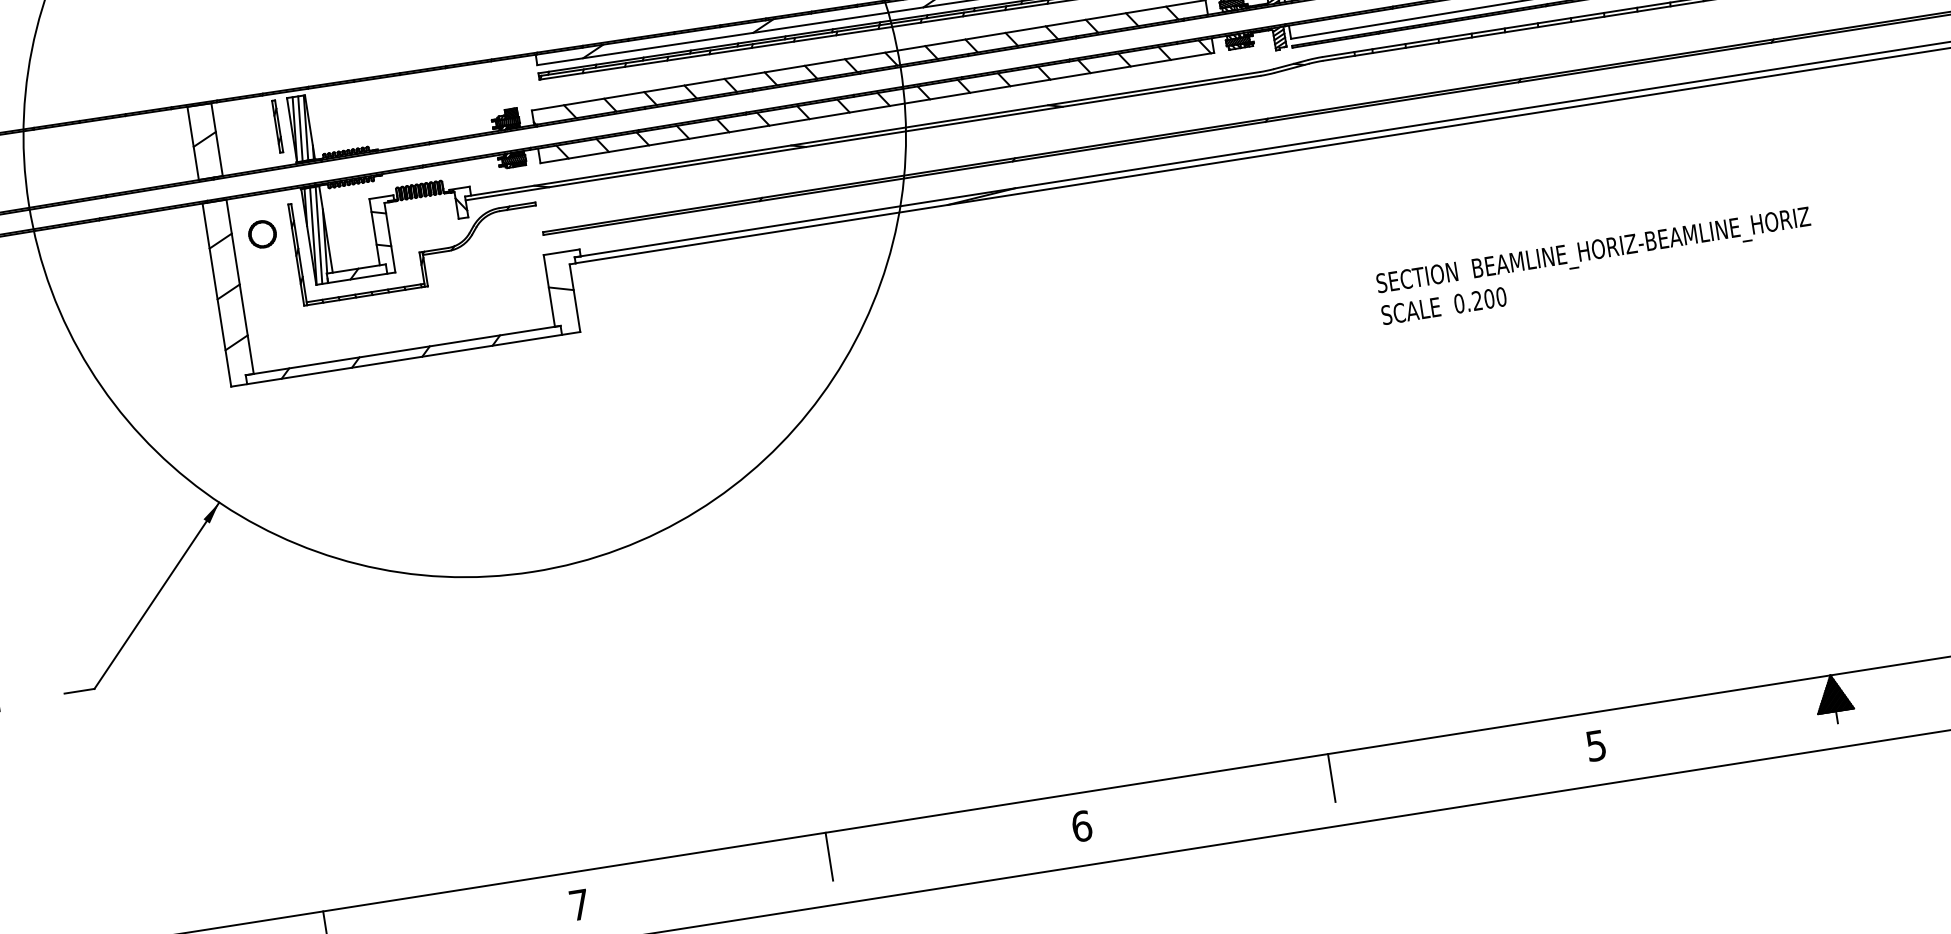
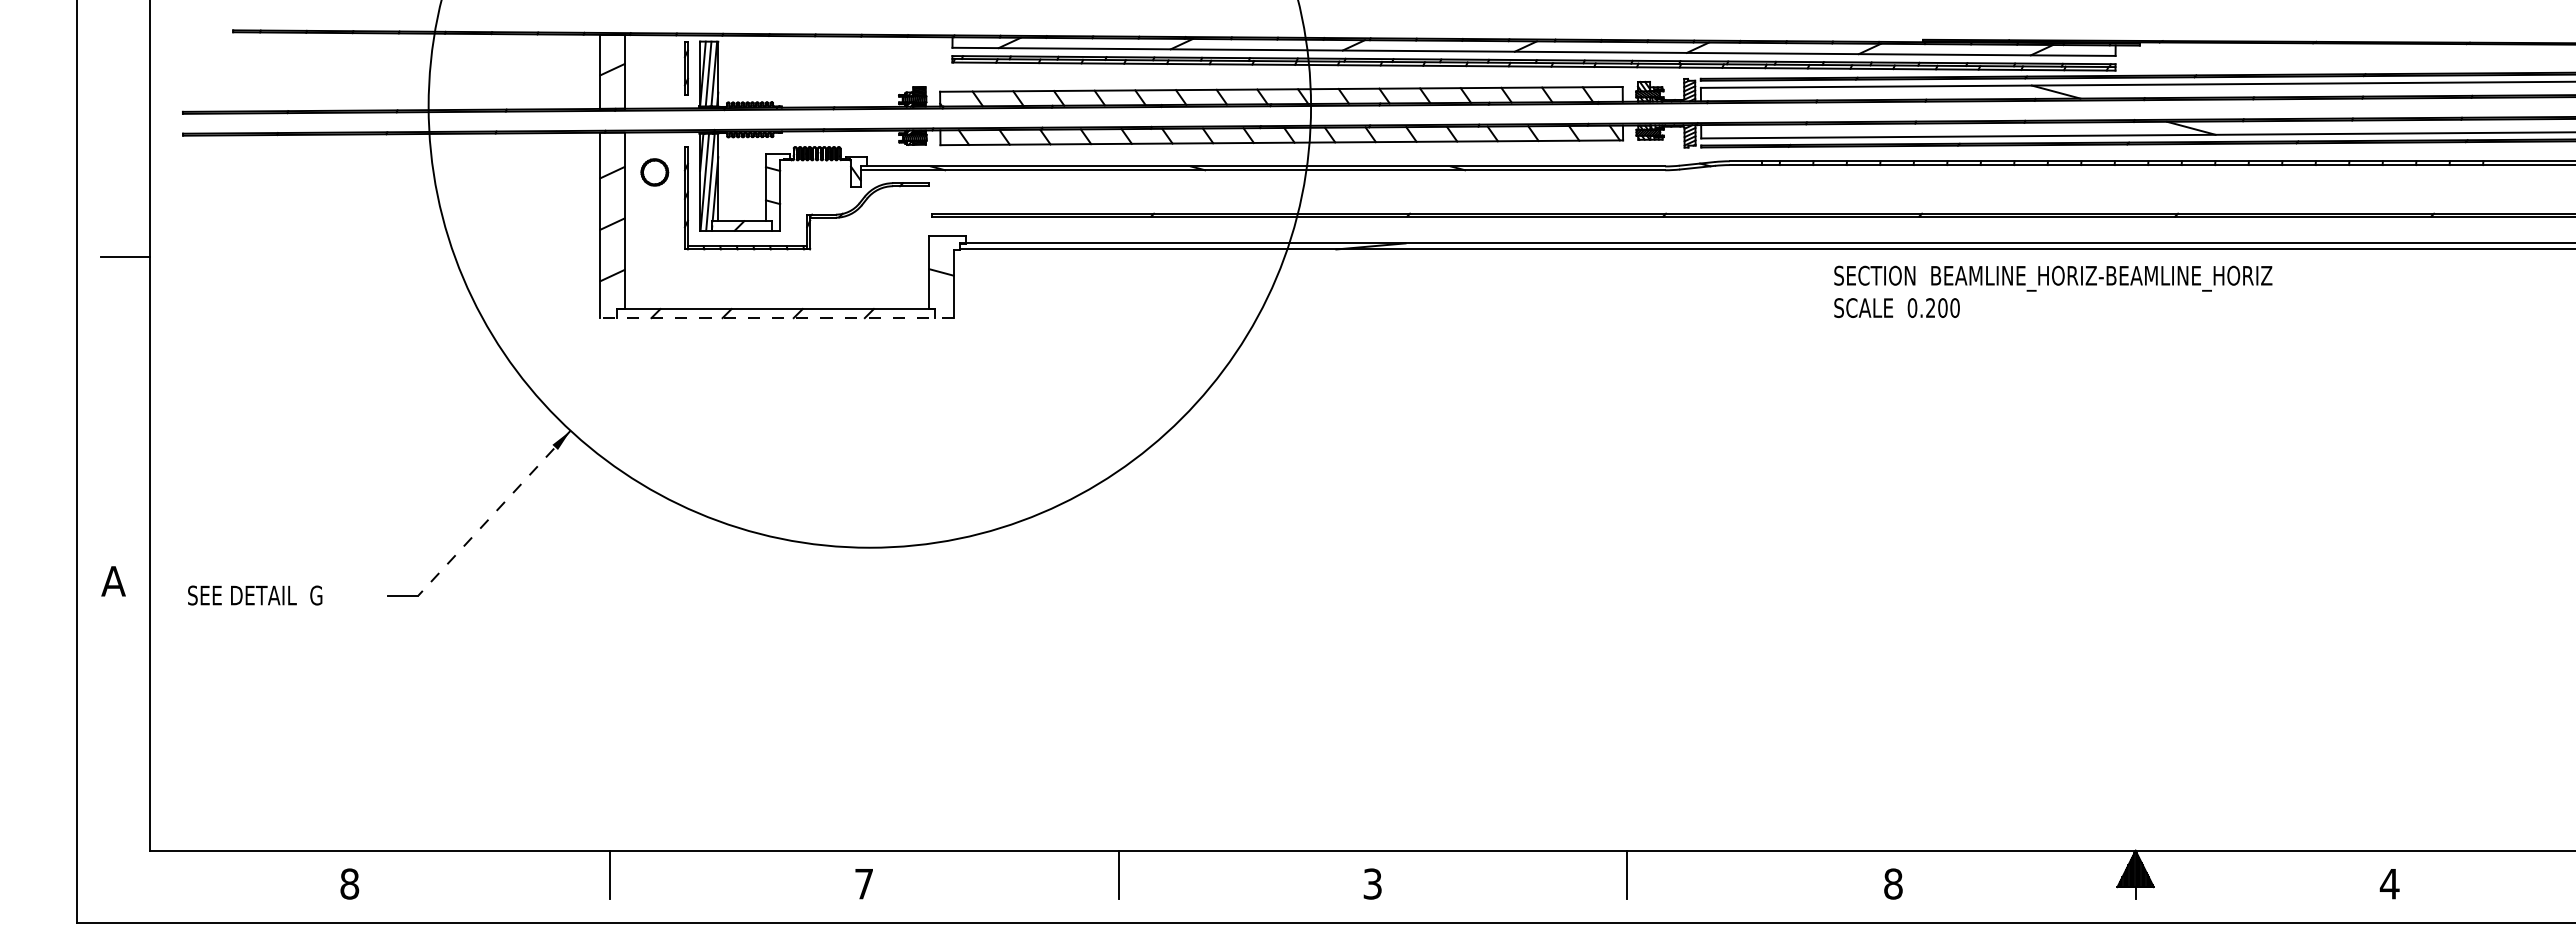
text: (1596, 265) -> (2053, 291), moved
line: (406, 359) -> (777, 318), solid -> dashed
line: (156, 596) -> (494, 513), solid -> dashed
text: (1596, 745) -> (1893, 883), 5 -> 8
text: (1081, 825) -> (1372, 883), 6 -> 3

